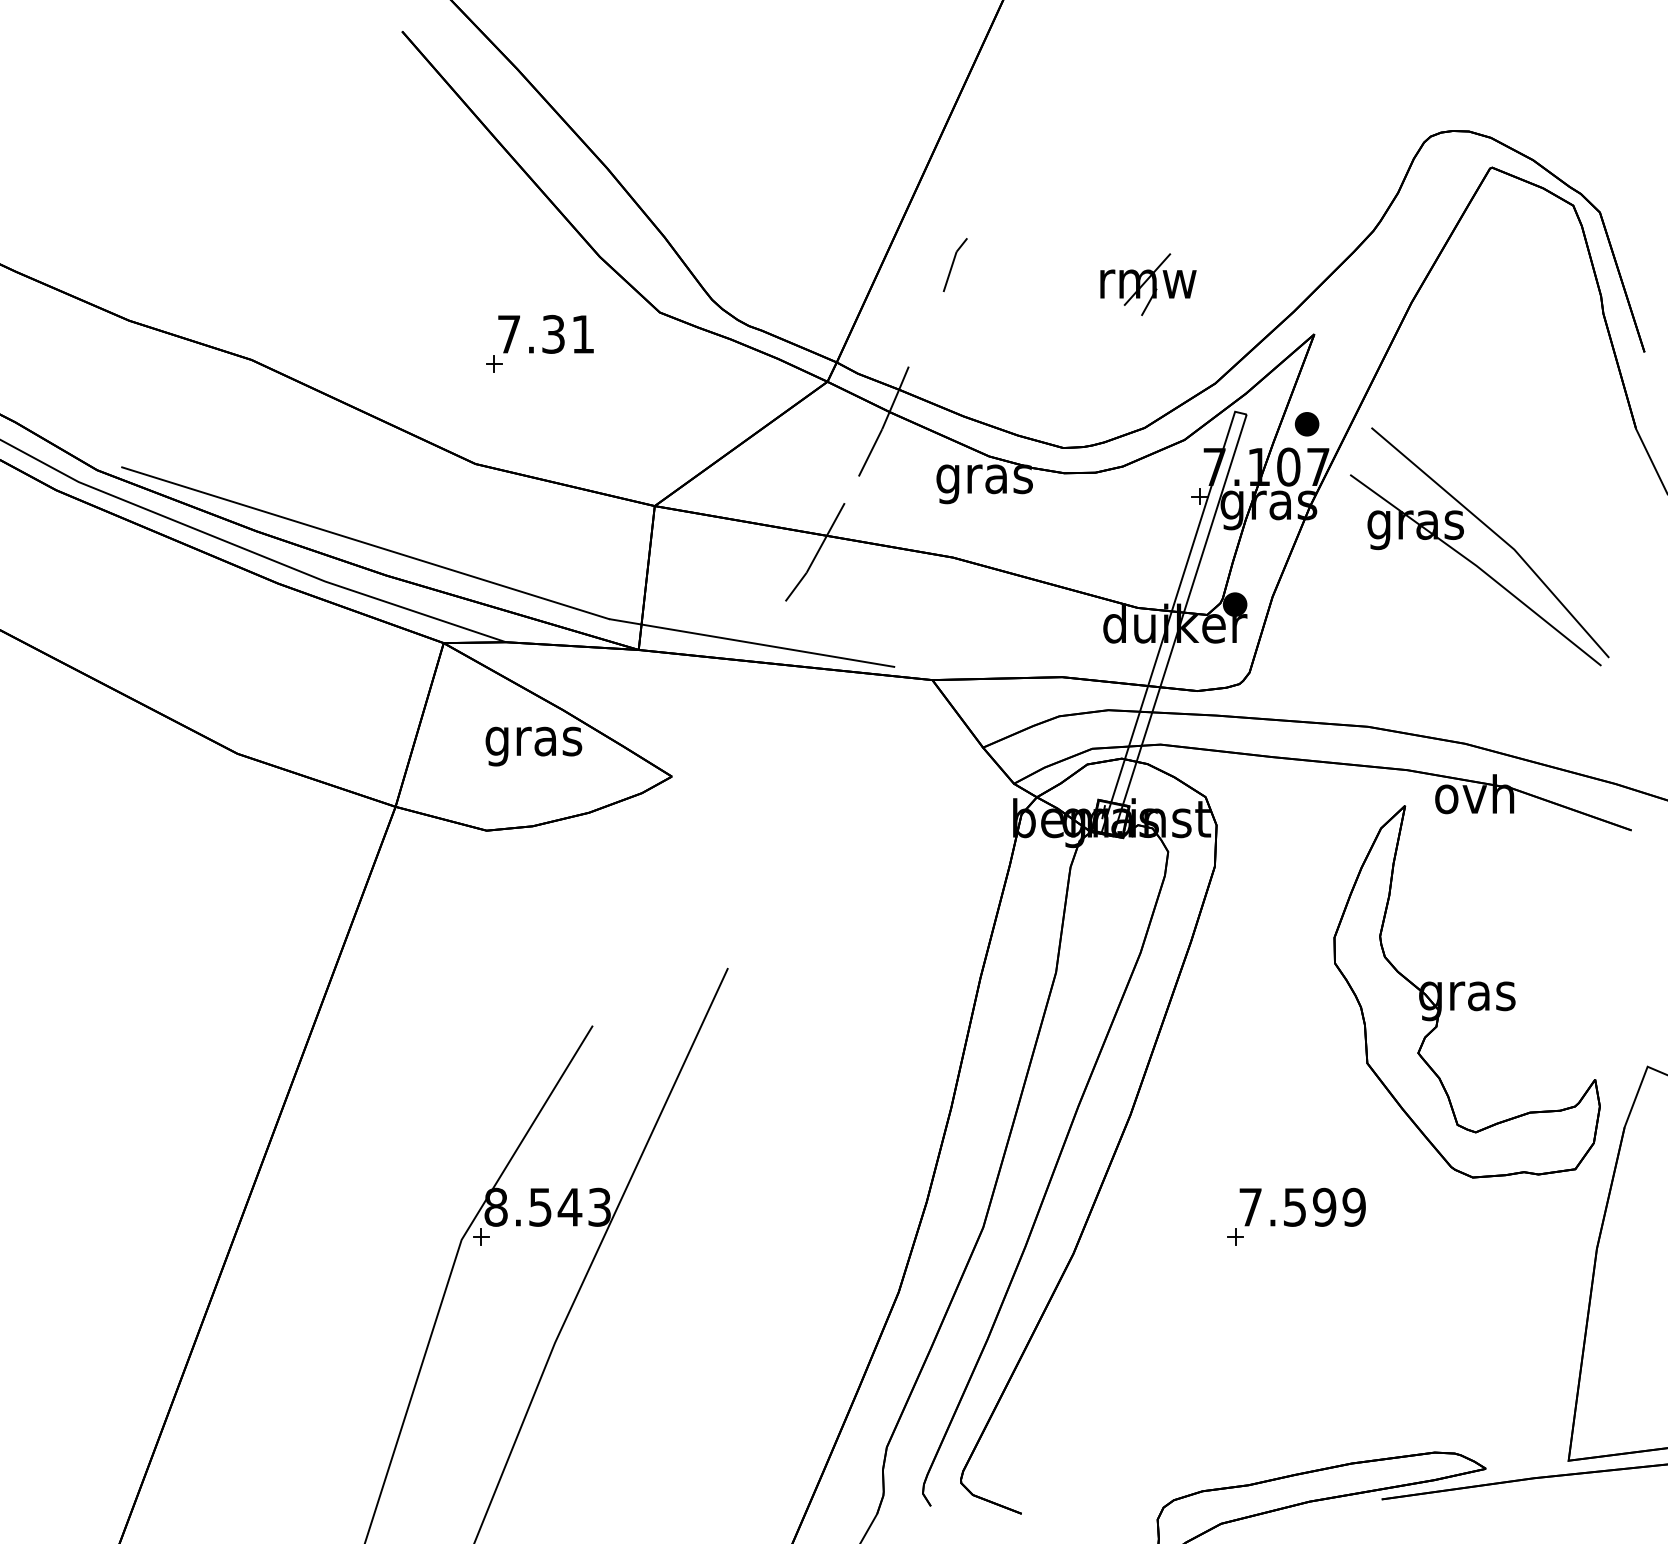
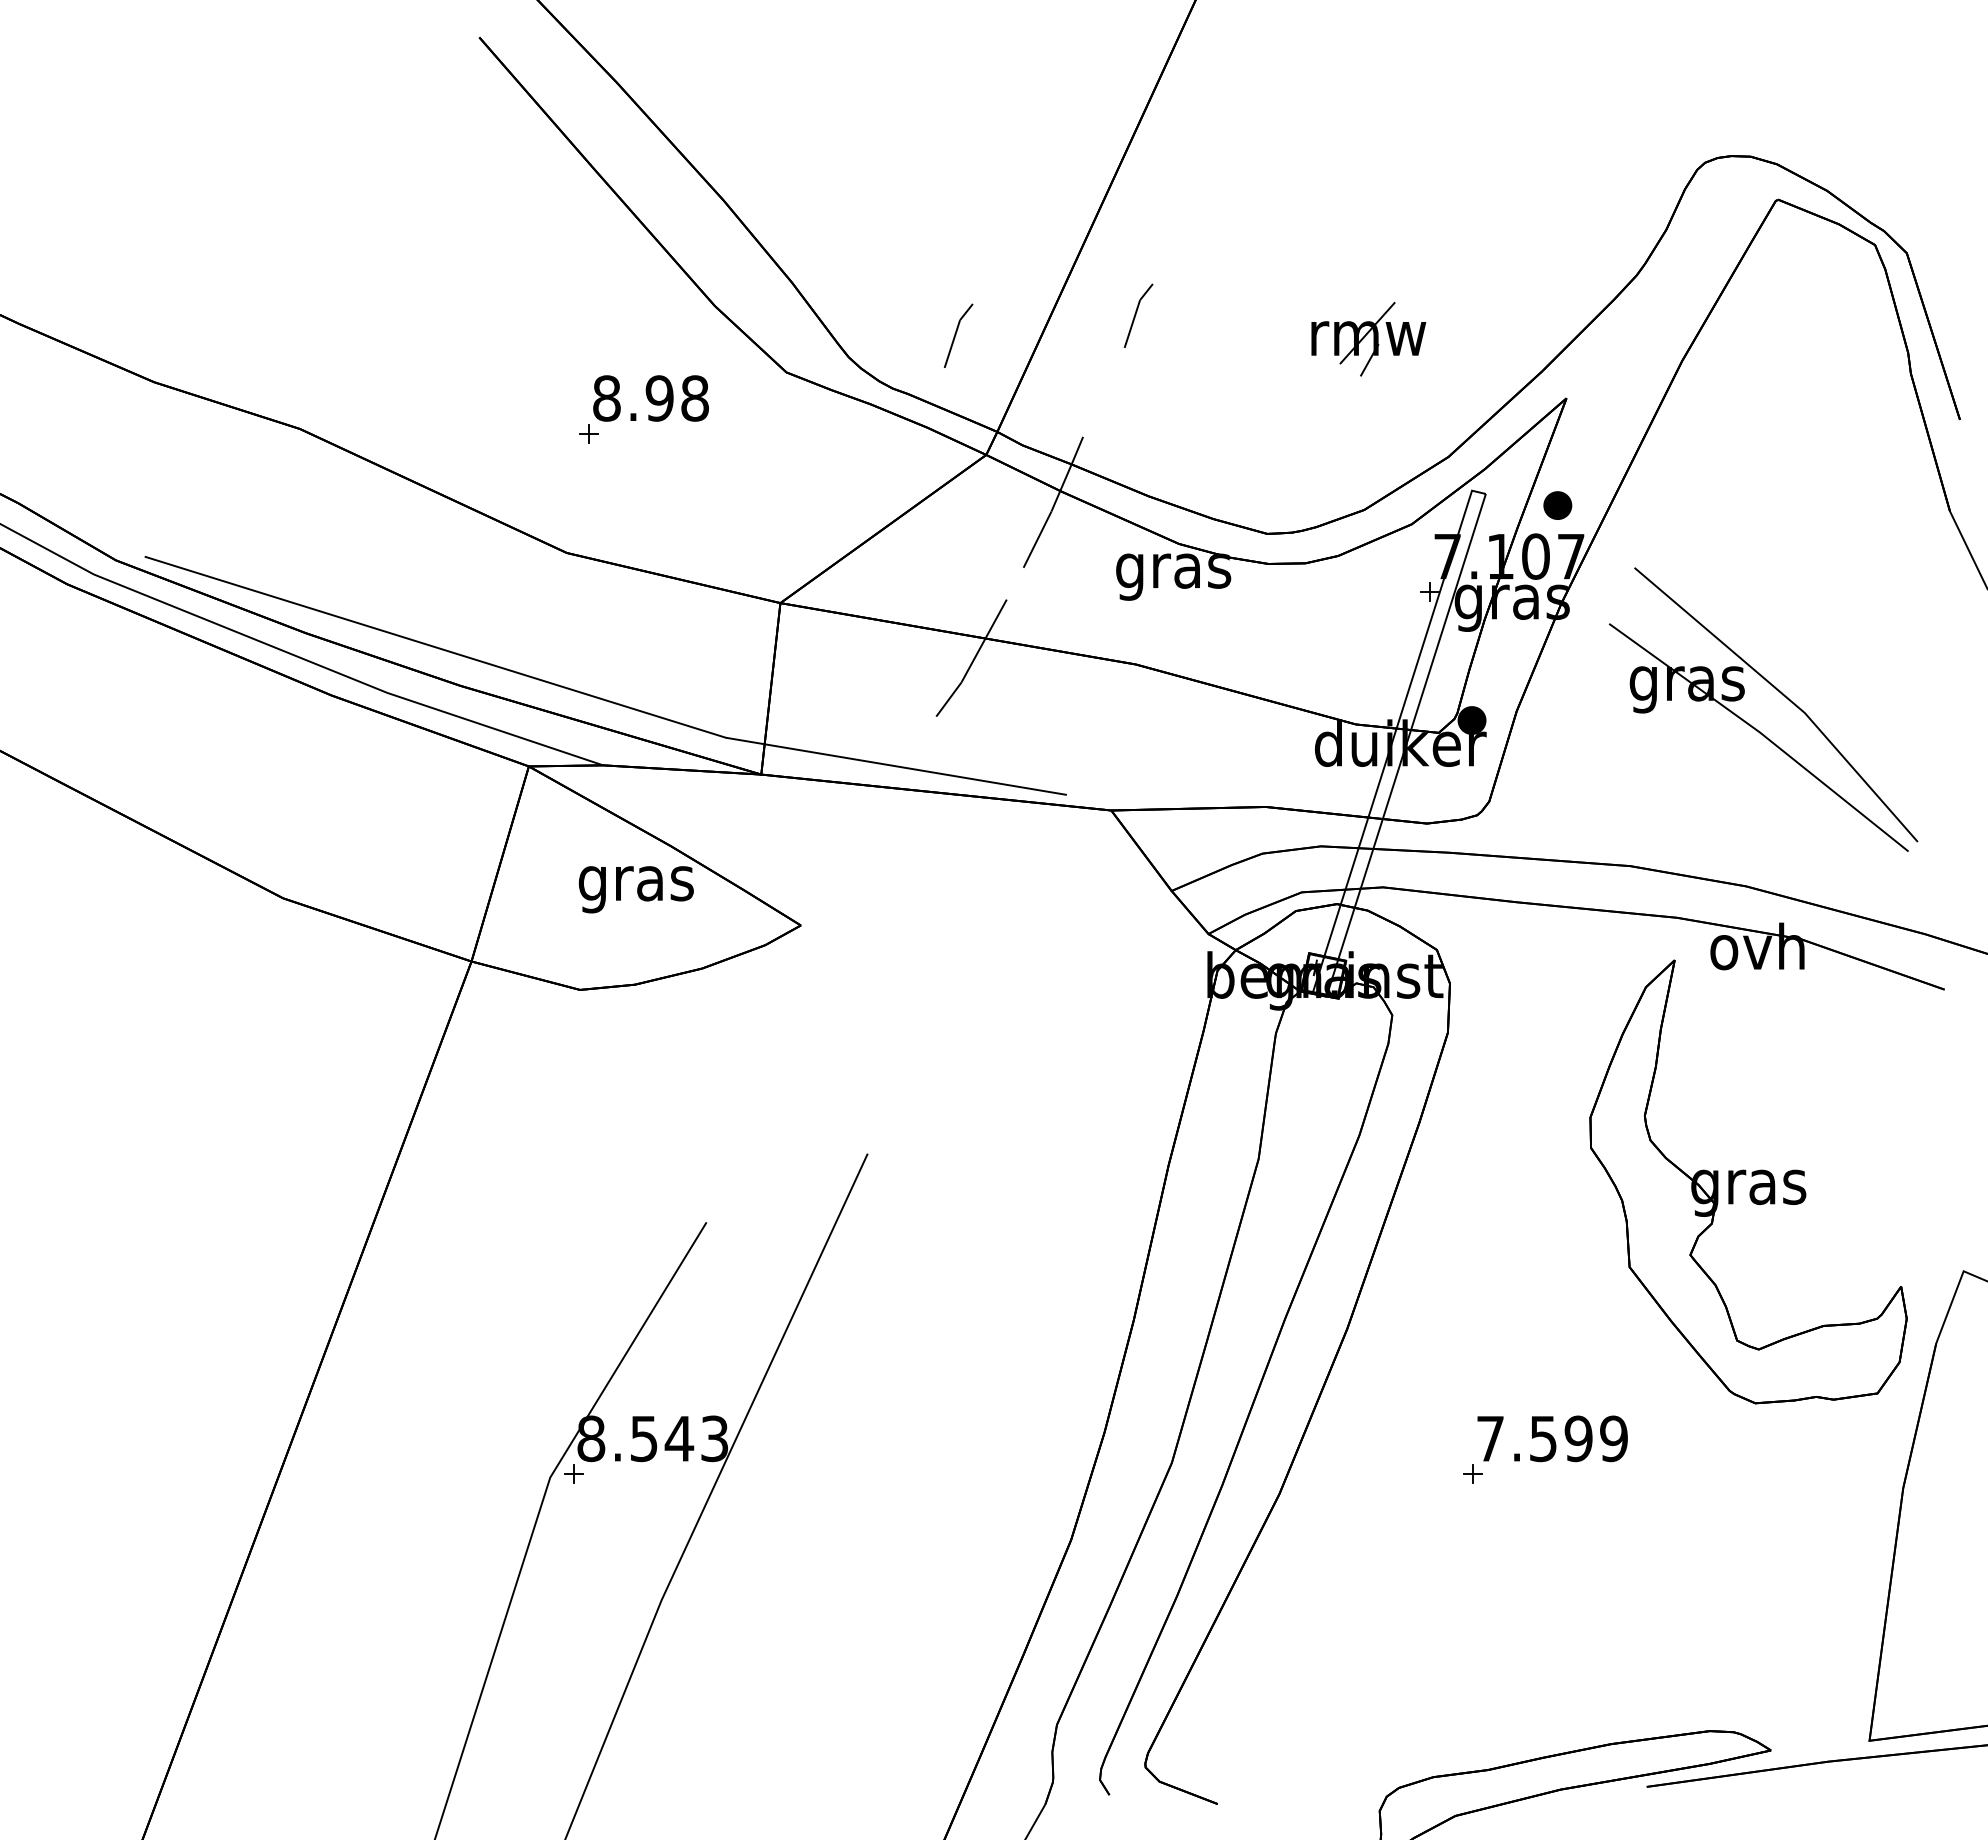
line: (802, 281) -> (956, 335), added
text: (545, 334) -> (650, 398), 7.31 -> 8.98
part: (1470, 560) -> (1752, 725), moved

